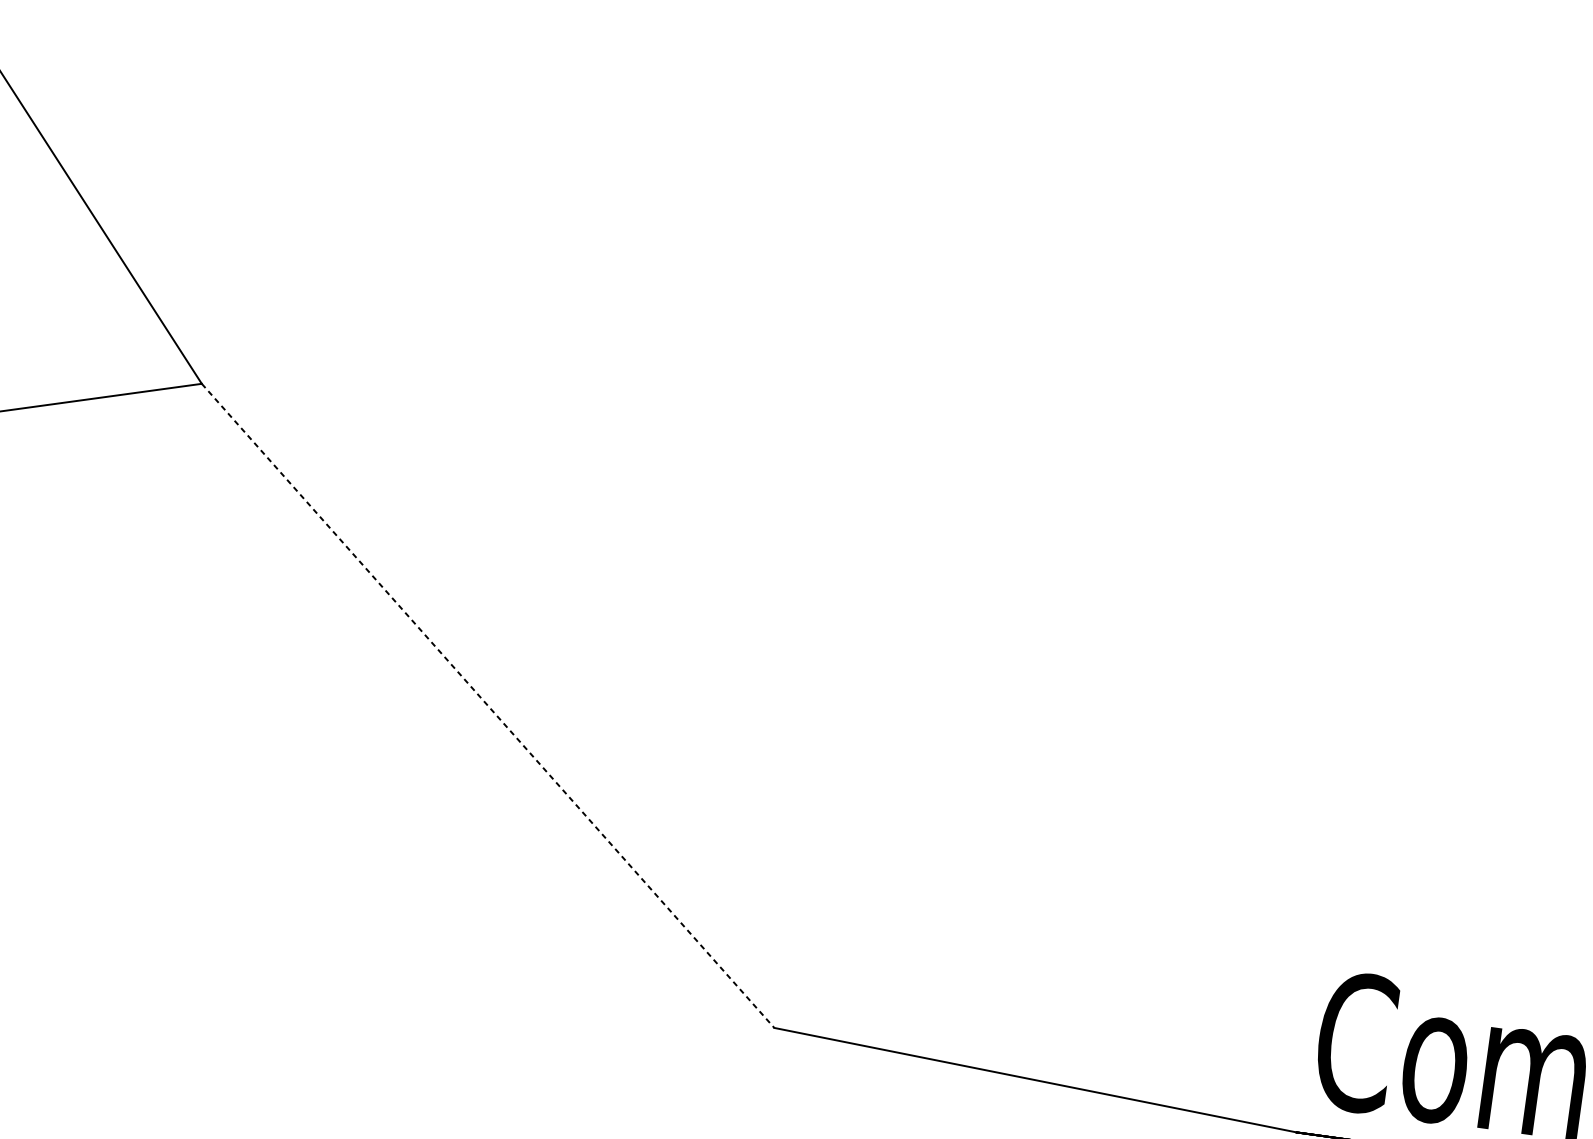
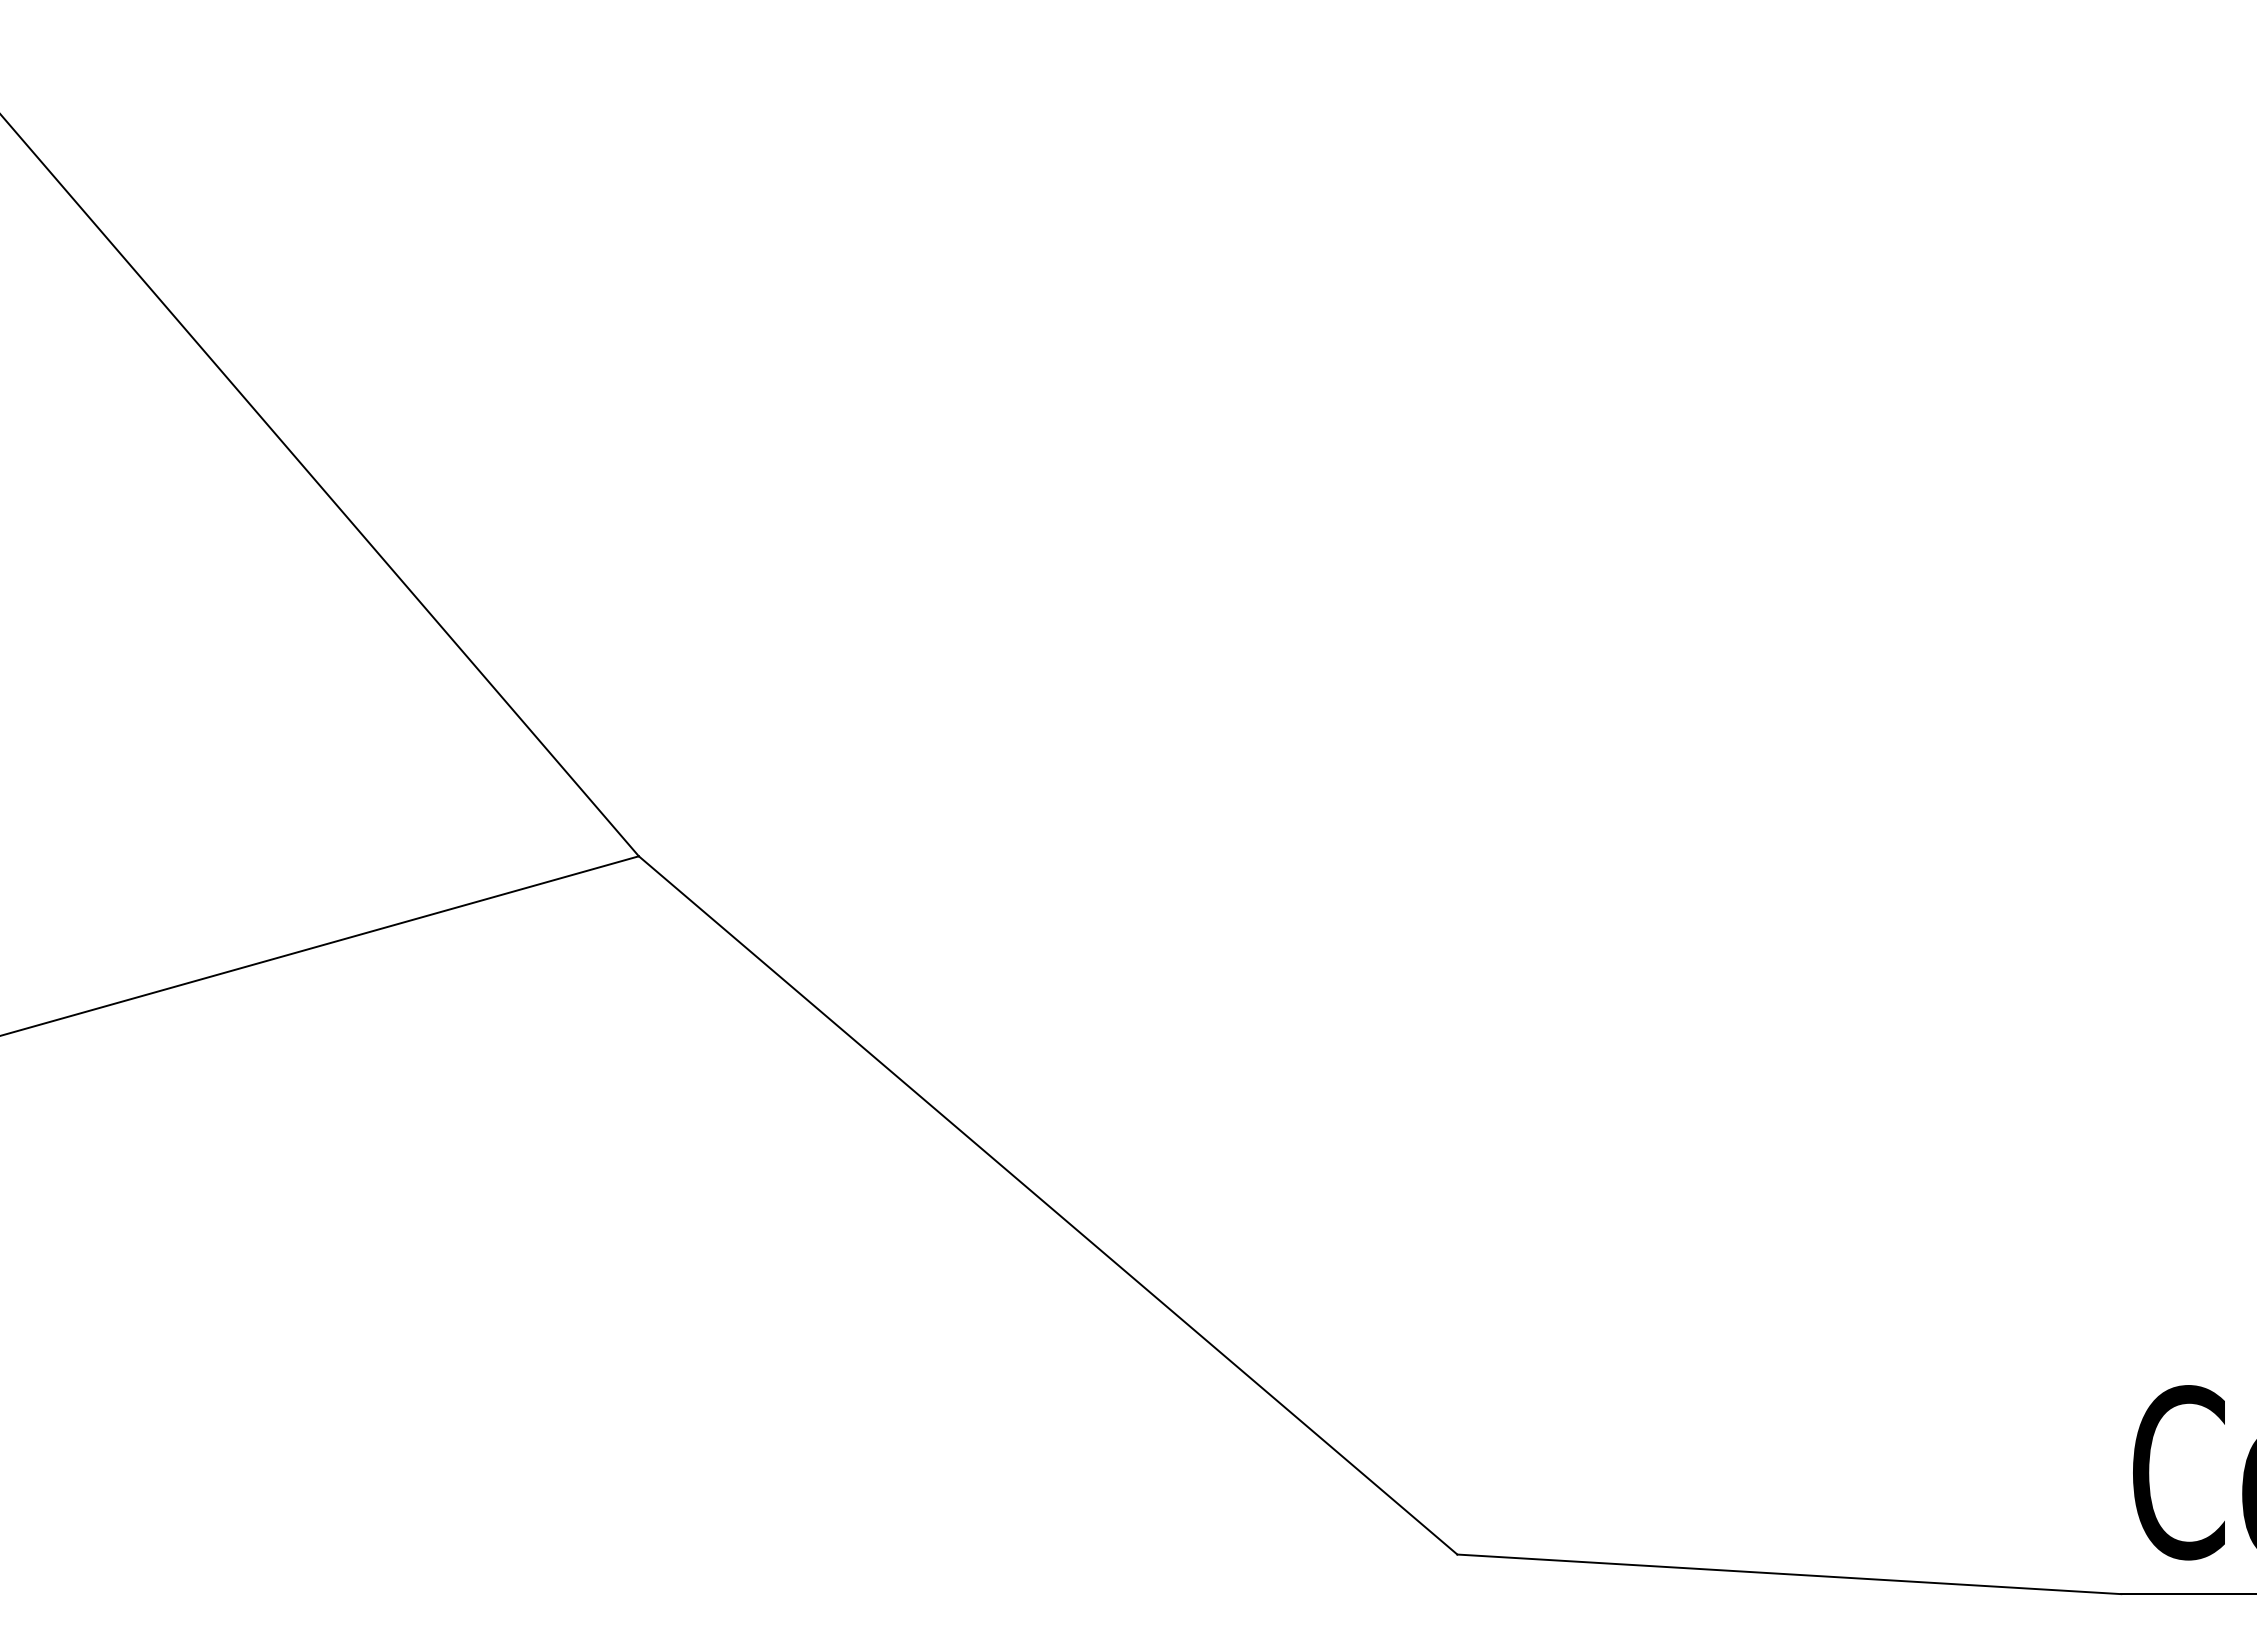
line: (488, 705) -> (1048, 1205), dashed -> solid

